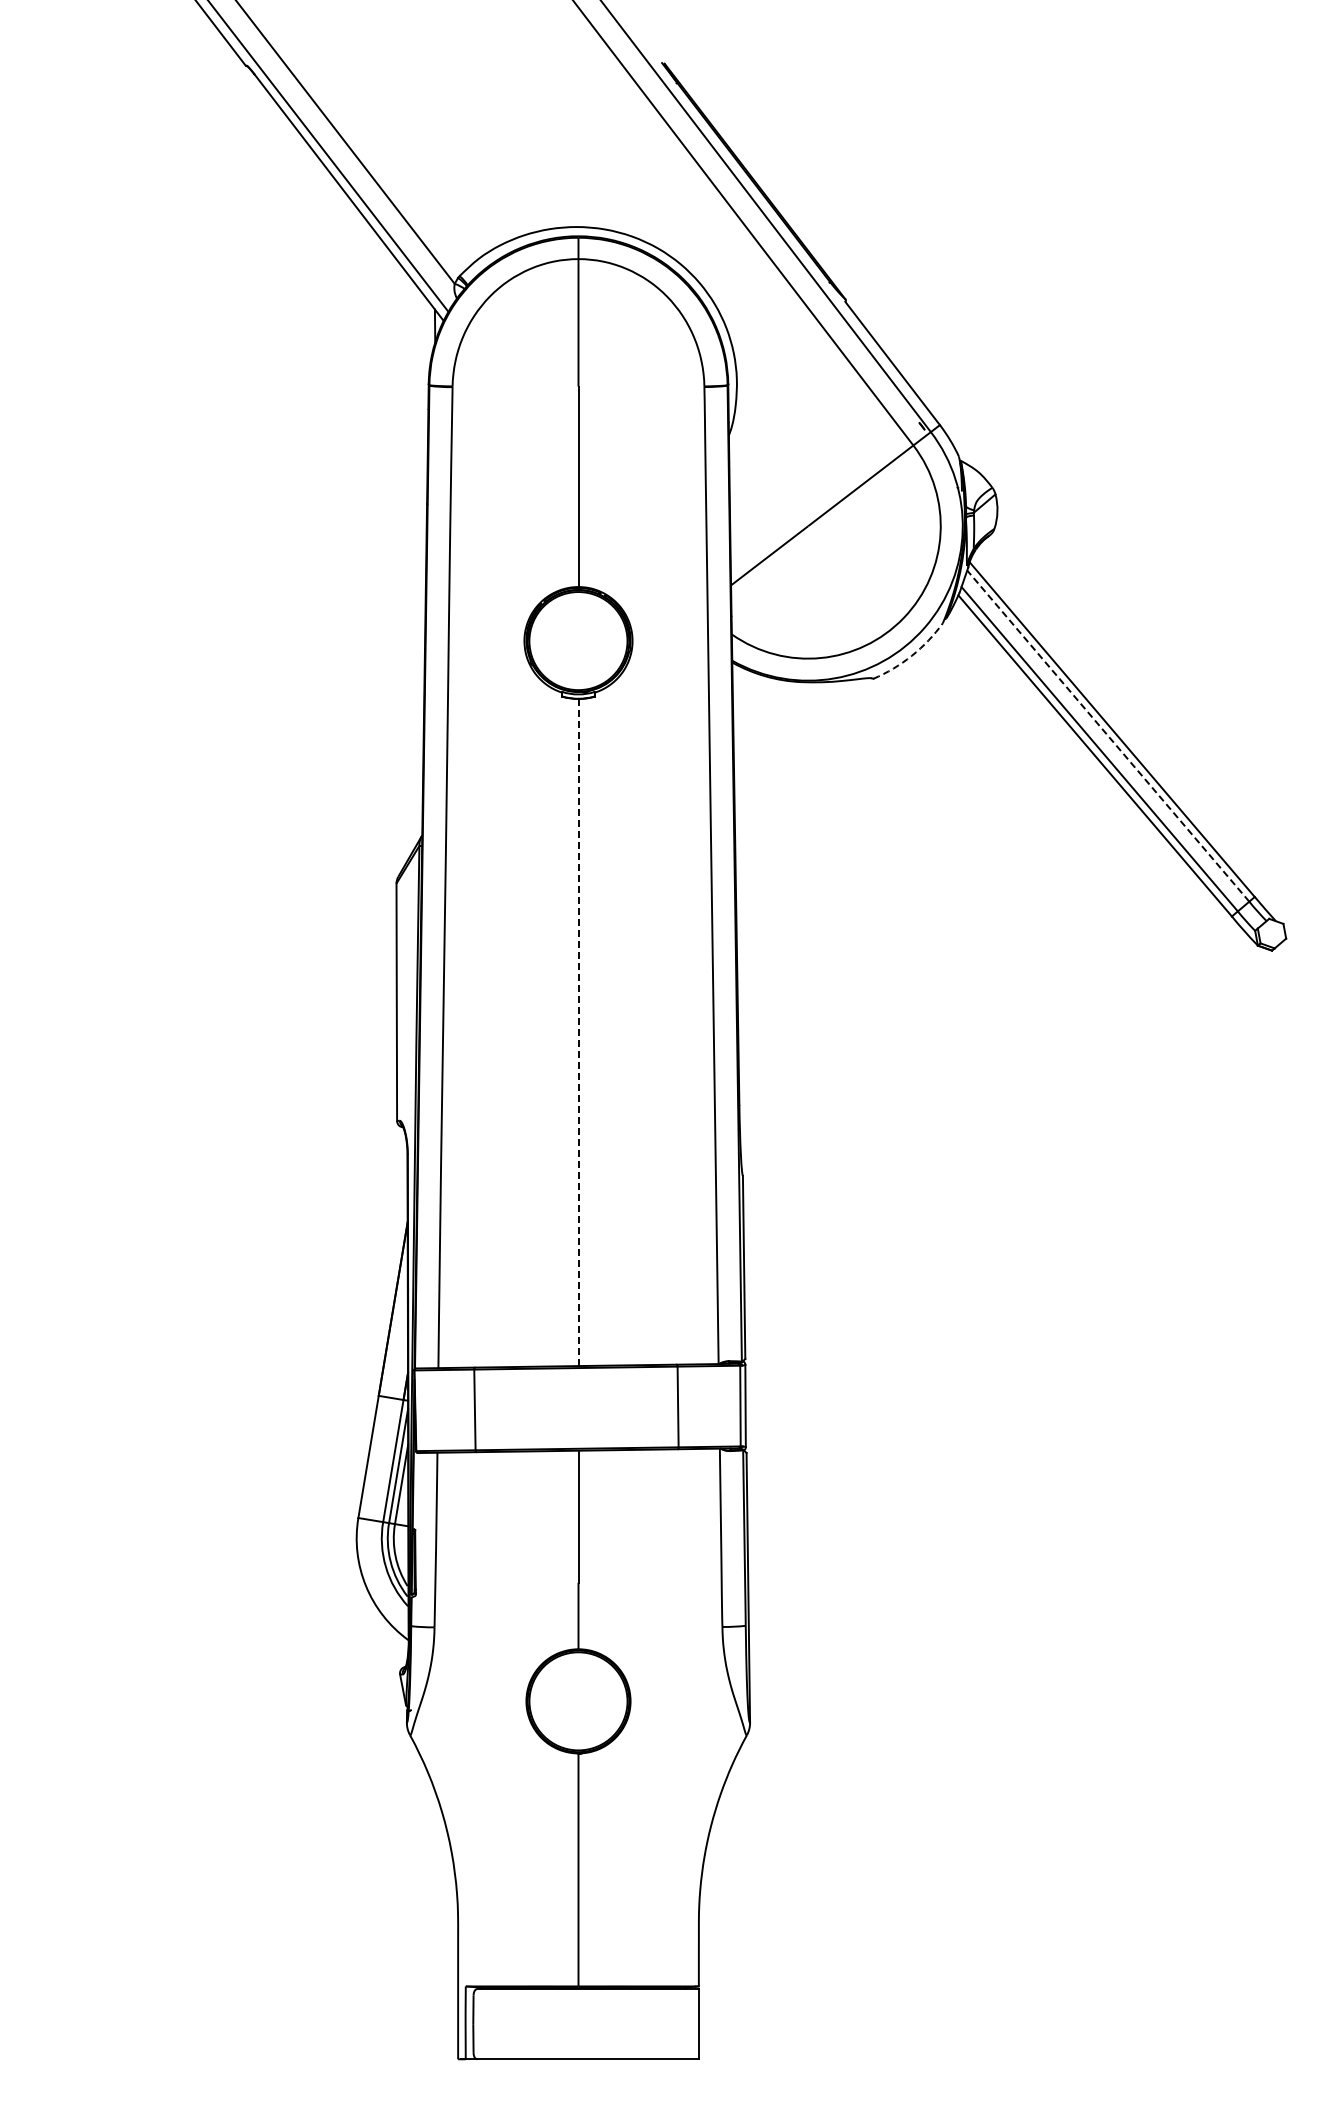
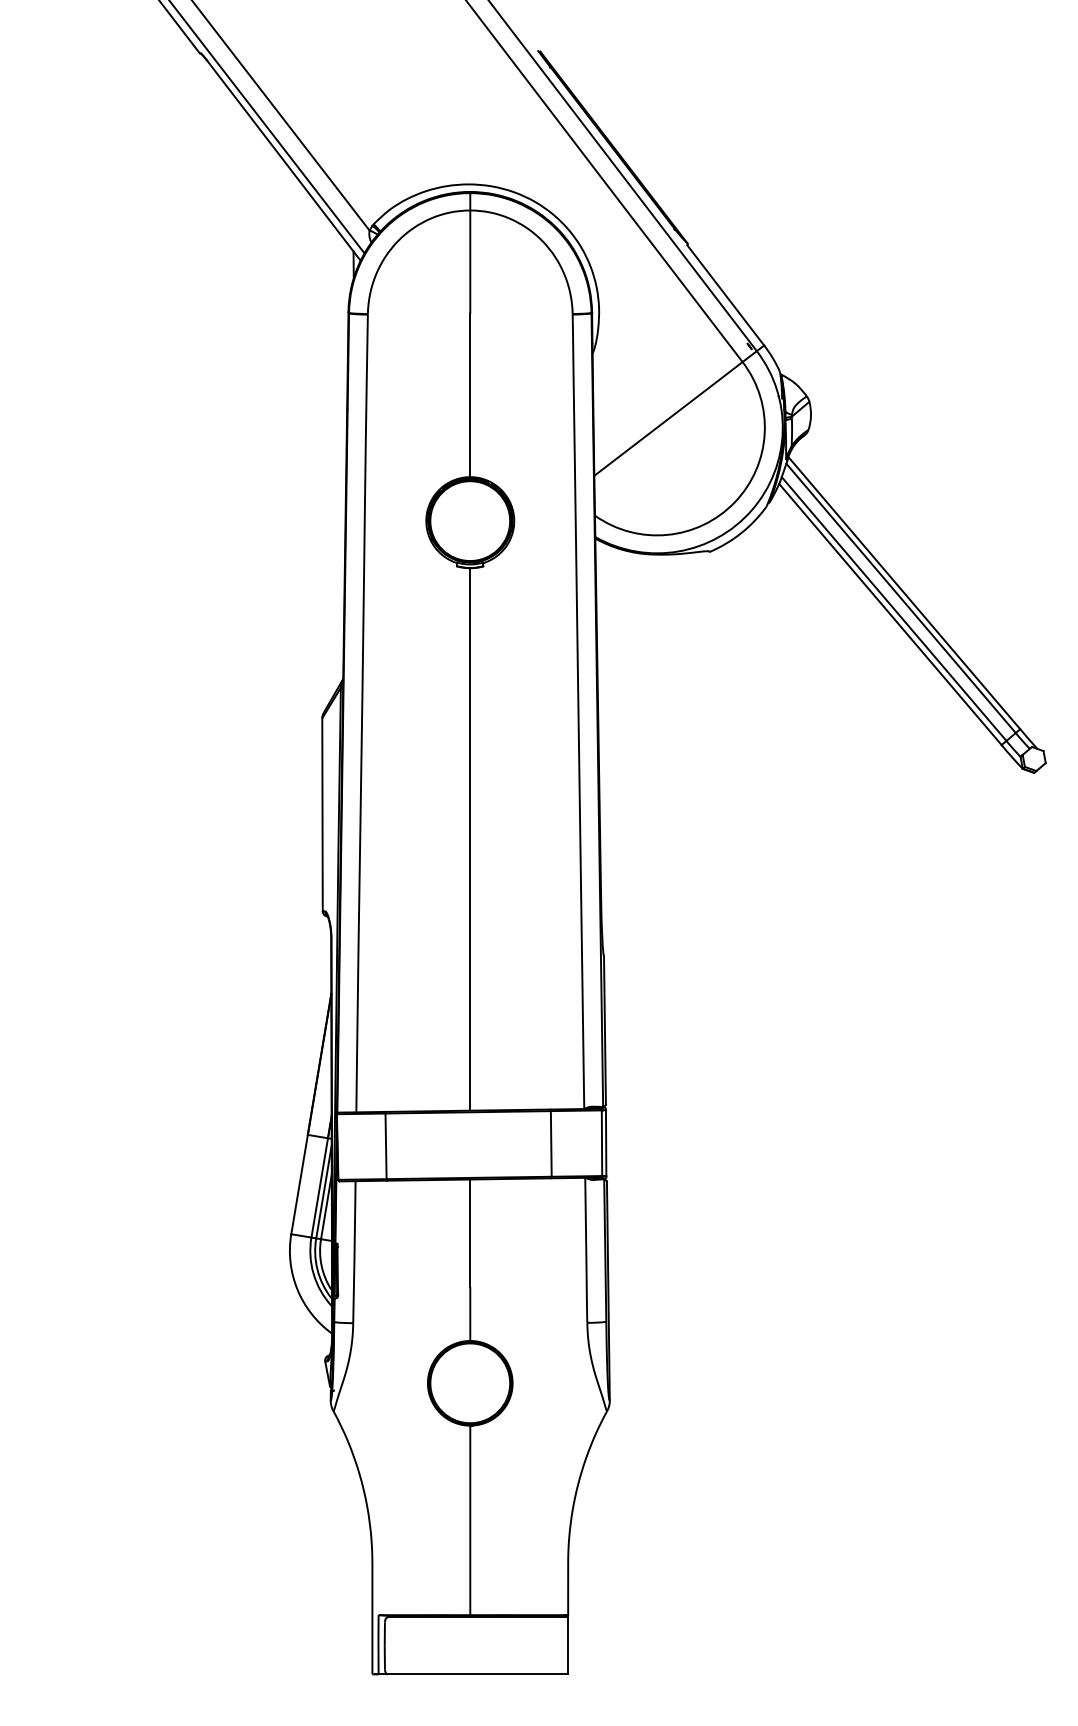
arc: (911, 655) -> (741, 532), dashed -> solid
line: (1107, 735) -> (900, 597), dashed -> solid
line: (578, 1031) -> (470, 838), dashed -> solid

